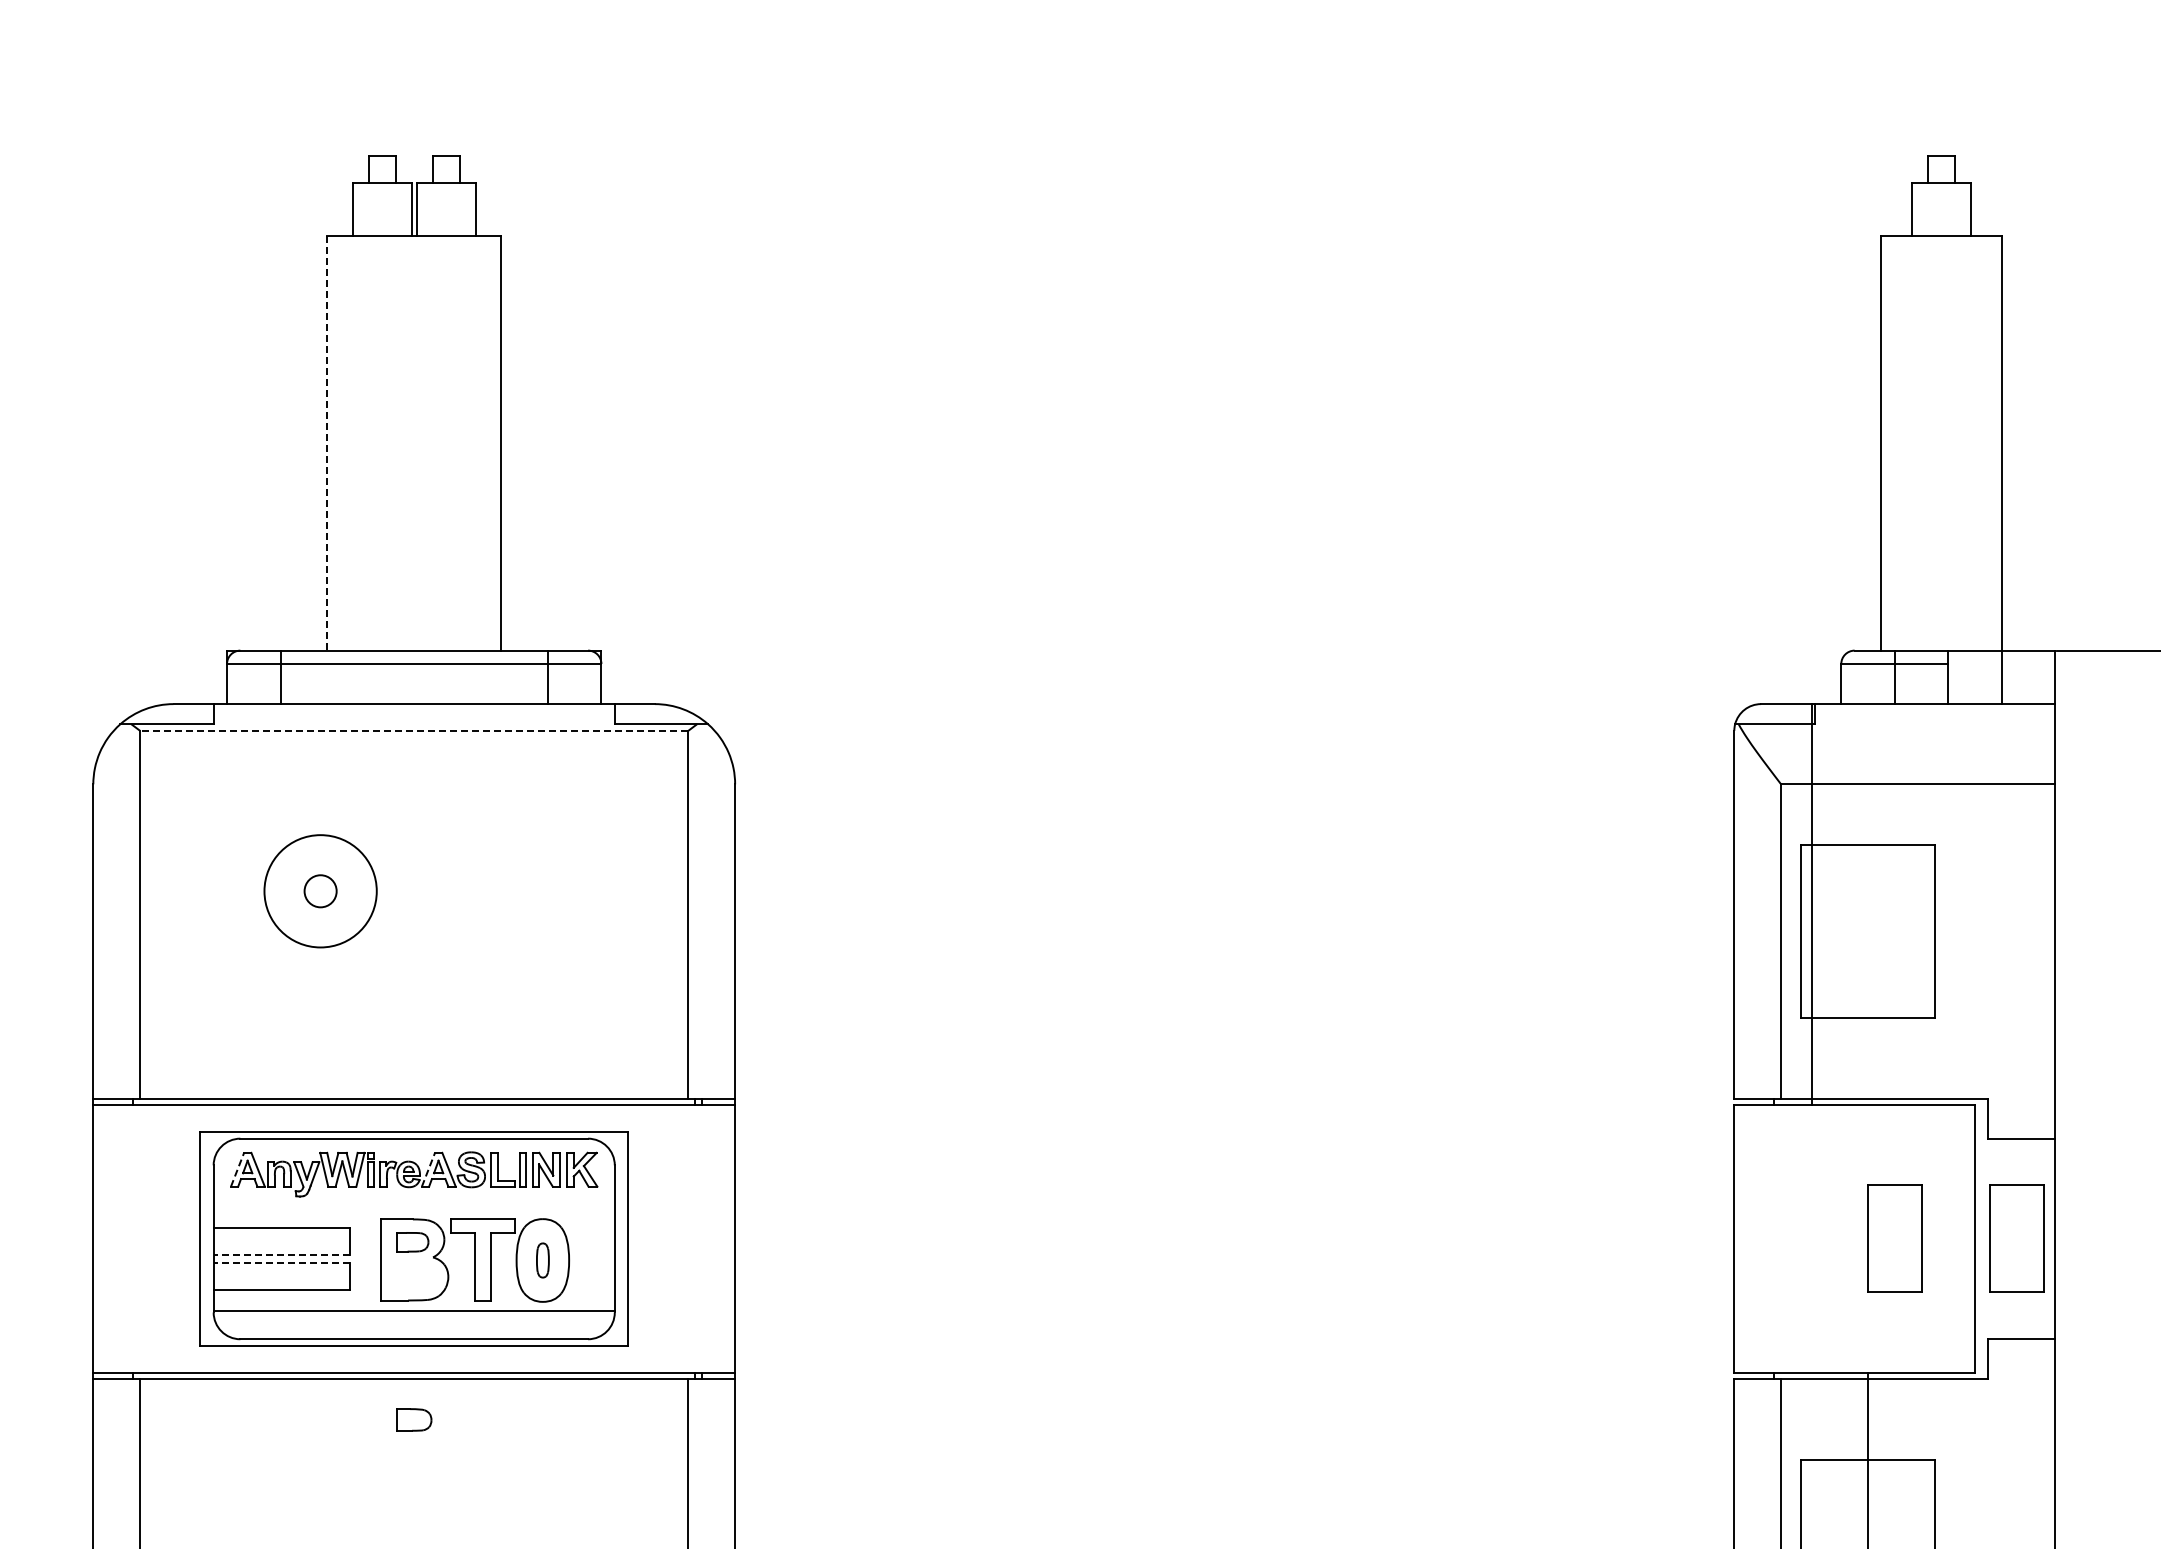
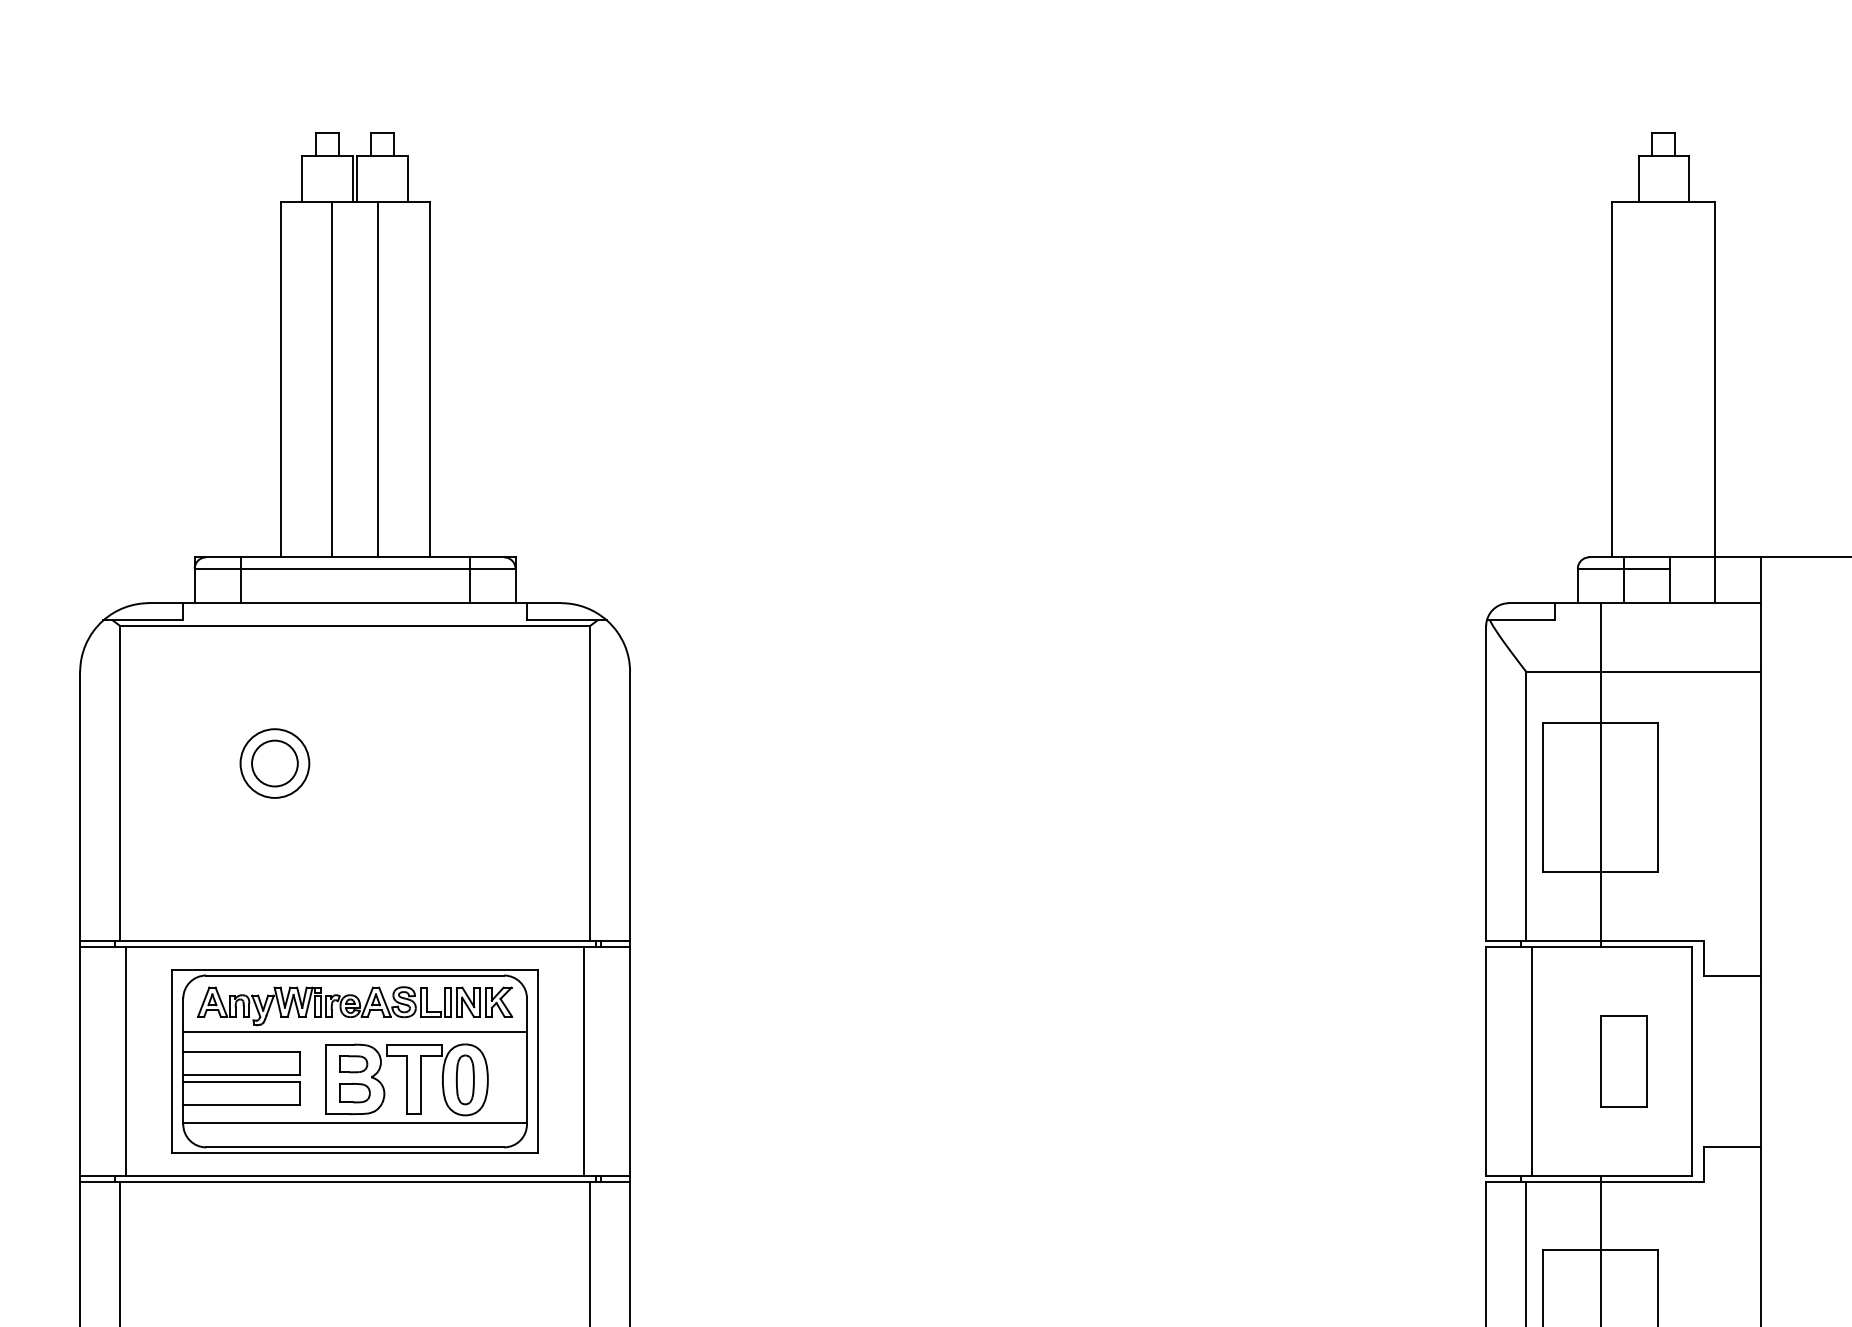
line: (327, 443) -> (280, 379), dashed -> solid
line: (387, 443) -> (332, 379), added
line: (440, 443) -> (377, 379), added
line: (413, 730) -> (354, 625), dashed -> solid
circle: (320, 891) -> (274, 763), size x0.71
circle: (320, 891) -> (274, 763), size x1.67
line: (1812, 904) -> (1601, 774), moved
line: (237, 1169) -> (203, 1001), dashed -> solid
line: (428, 1169) -> (367, 1001), dashed -> solid
line: (413, 1204) -> (354, 1031), added
line: (146, 1238) -> (125, 1061), added
line: (681, 1238) -> (584, 1061), added
line: (1787, 1238) -> (1531, 1061), added
part: (2016, 1238) -> (1727, 1061), removed
line: (281, 1255) -> (241, 1075), dashed -> solid
part: (542, 1260) -> (465, 1079), size x1.67
line: (281, 1262) -> (241, 1081), dashed -> solid
part: (414, 1419) -> (355, 1092), moved

